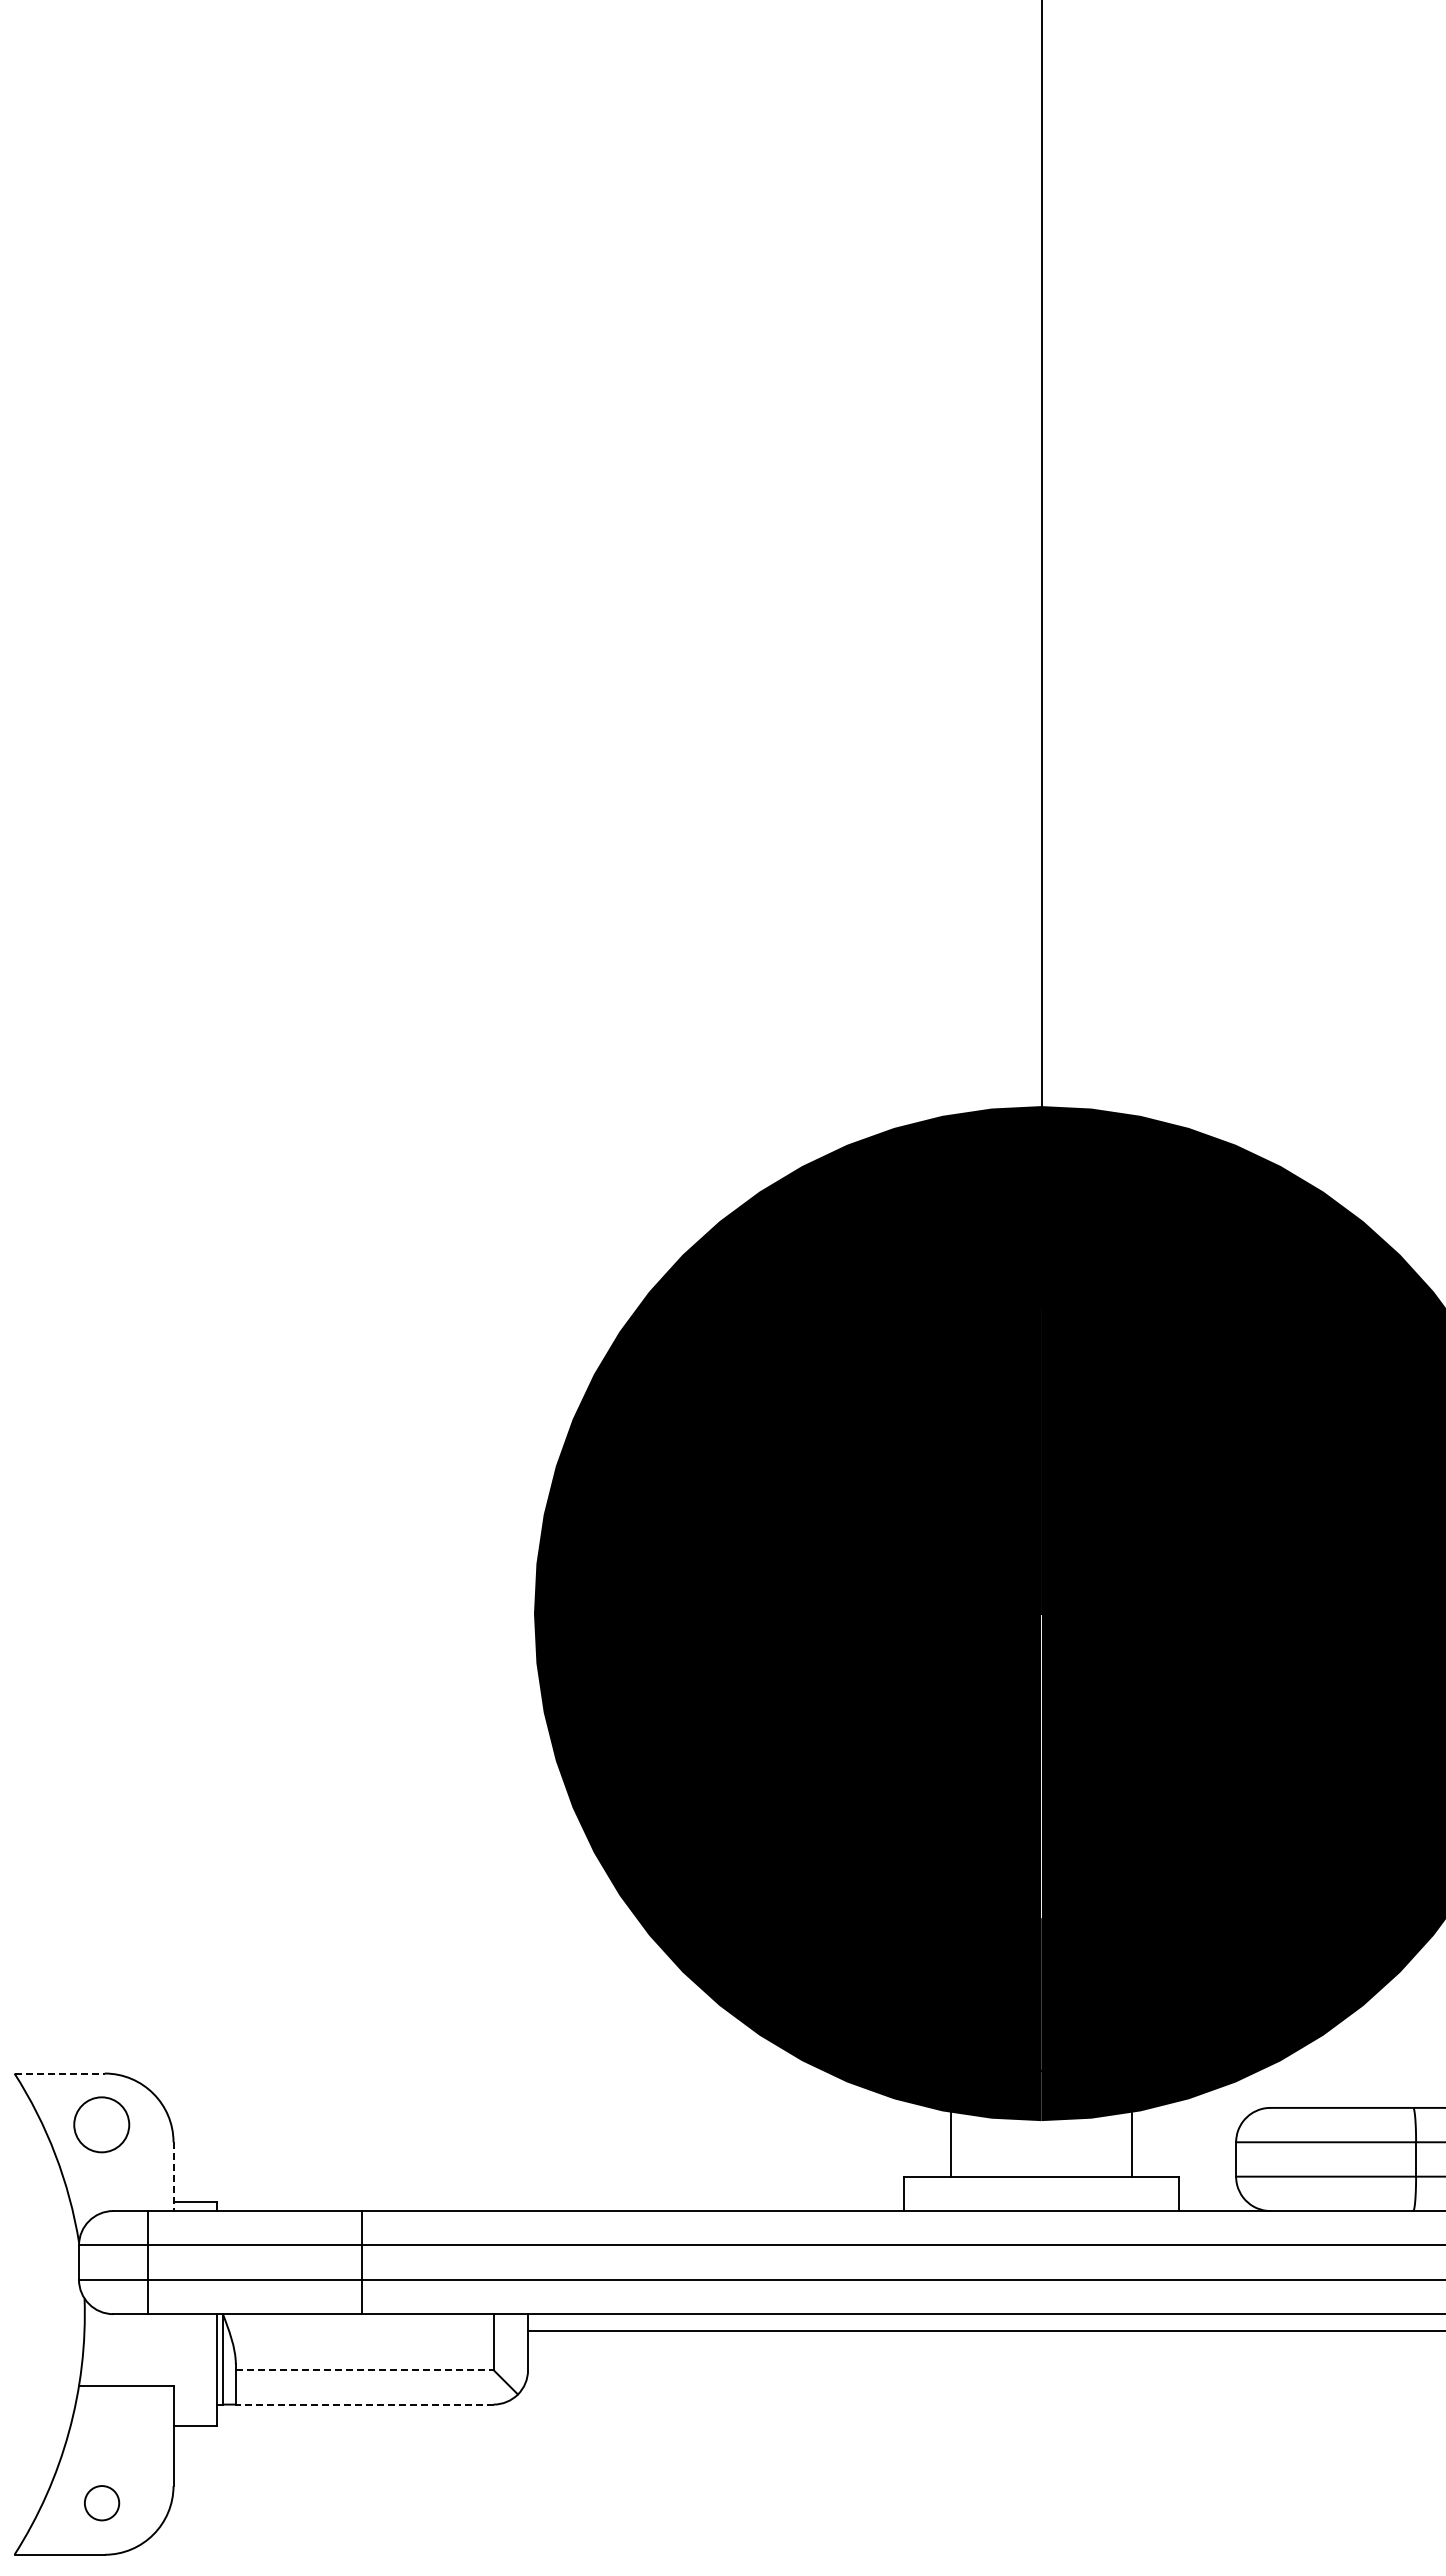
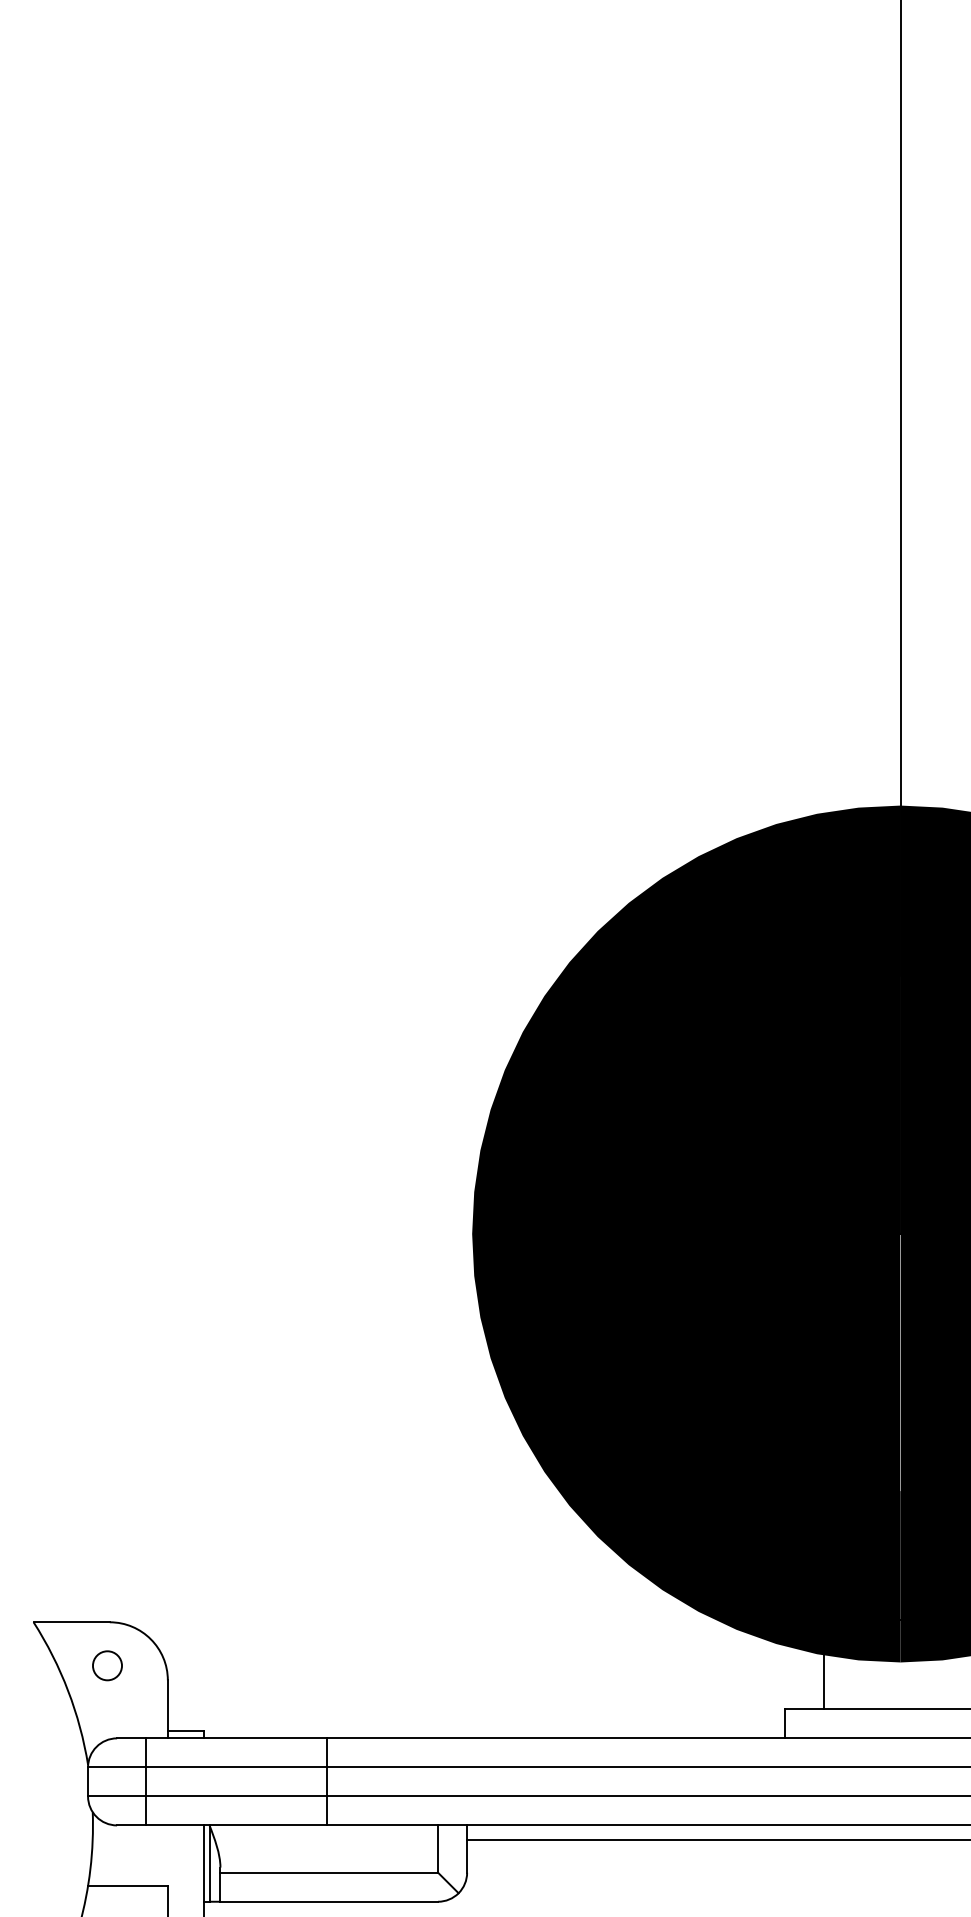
line: (60, 2073) -> (72, 1622), dashed -> solid
circle: (102, 2125) -> (107, 1666), size x0.62
line: (173, 2177) -> (167, 1710), dashed -> solid
line: (364, 2370) -> (329, 1872), dashed -> solid
line: (364, 2404) -> (329, 1901), dashed -> solid

